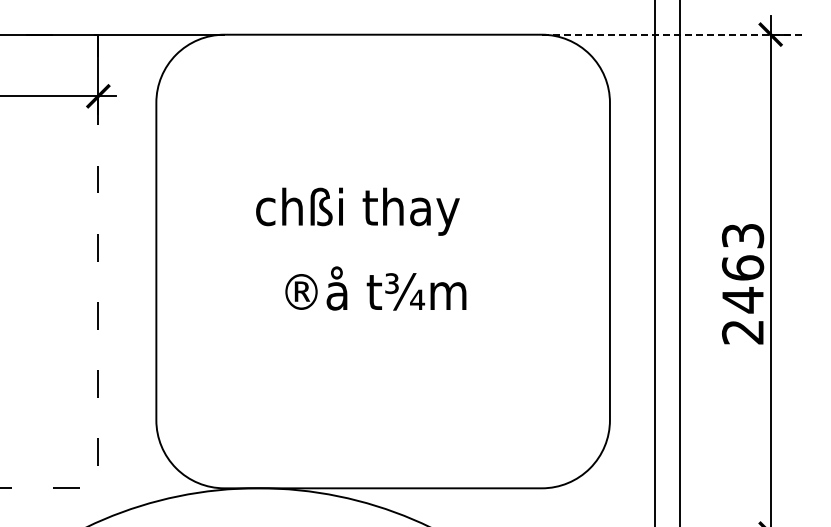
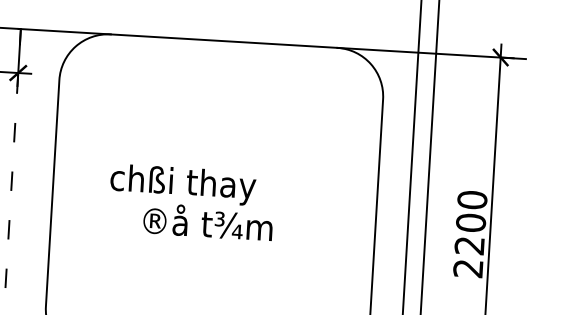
line: (674, 34) -> (432, 53), dashed -> solid
text: (357, 211) -> (182, 184), moved
text: (742, 268) -> (470, 223), 2463 -> 2200

